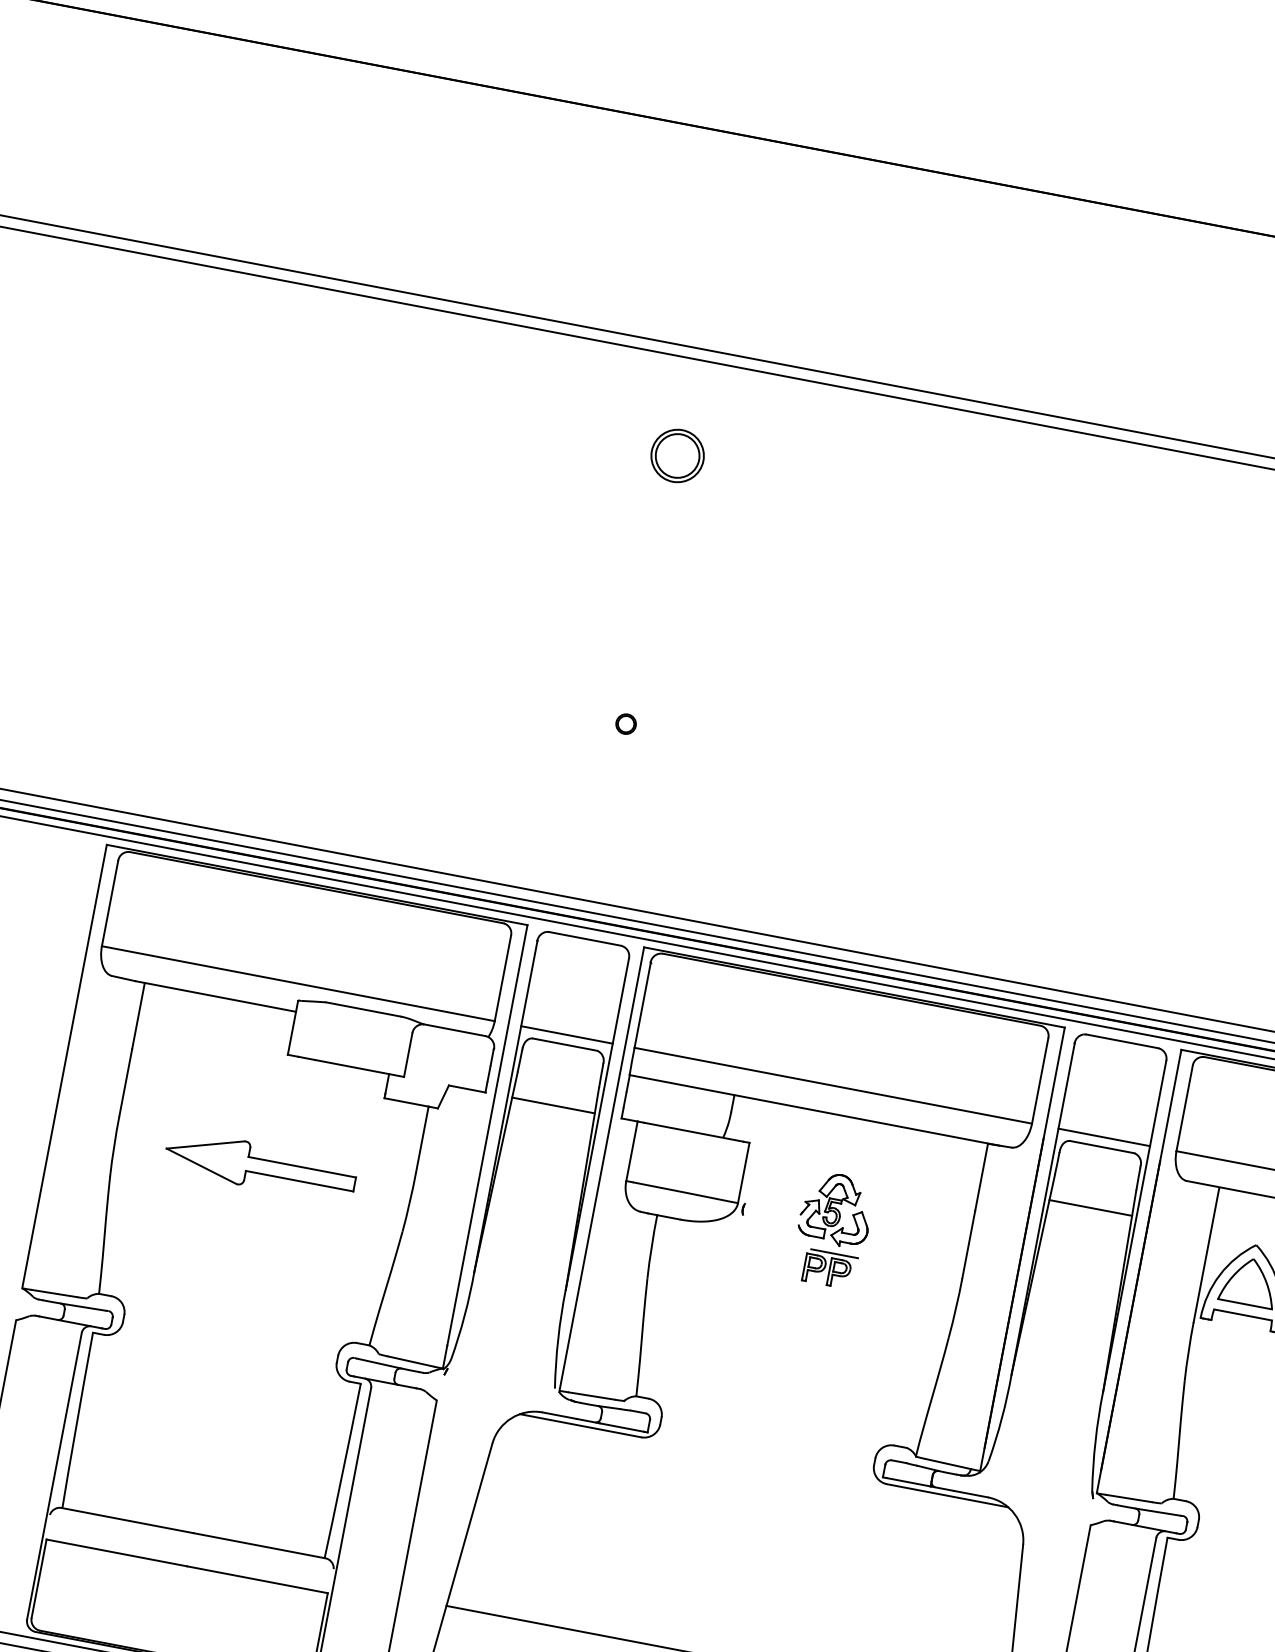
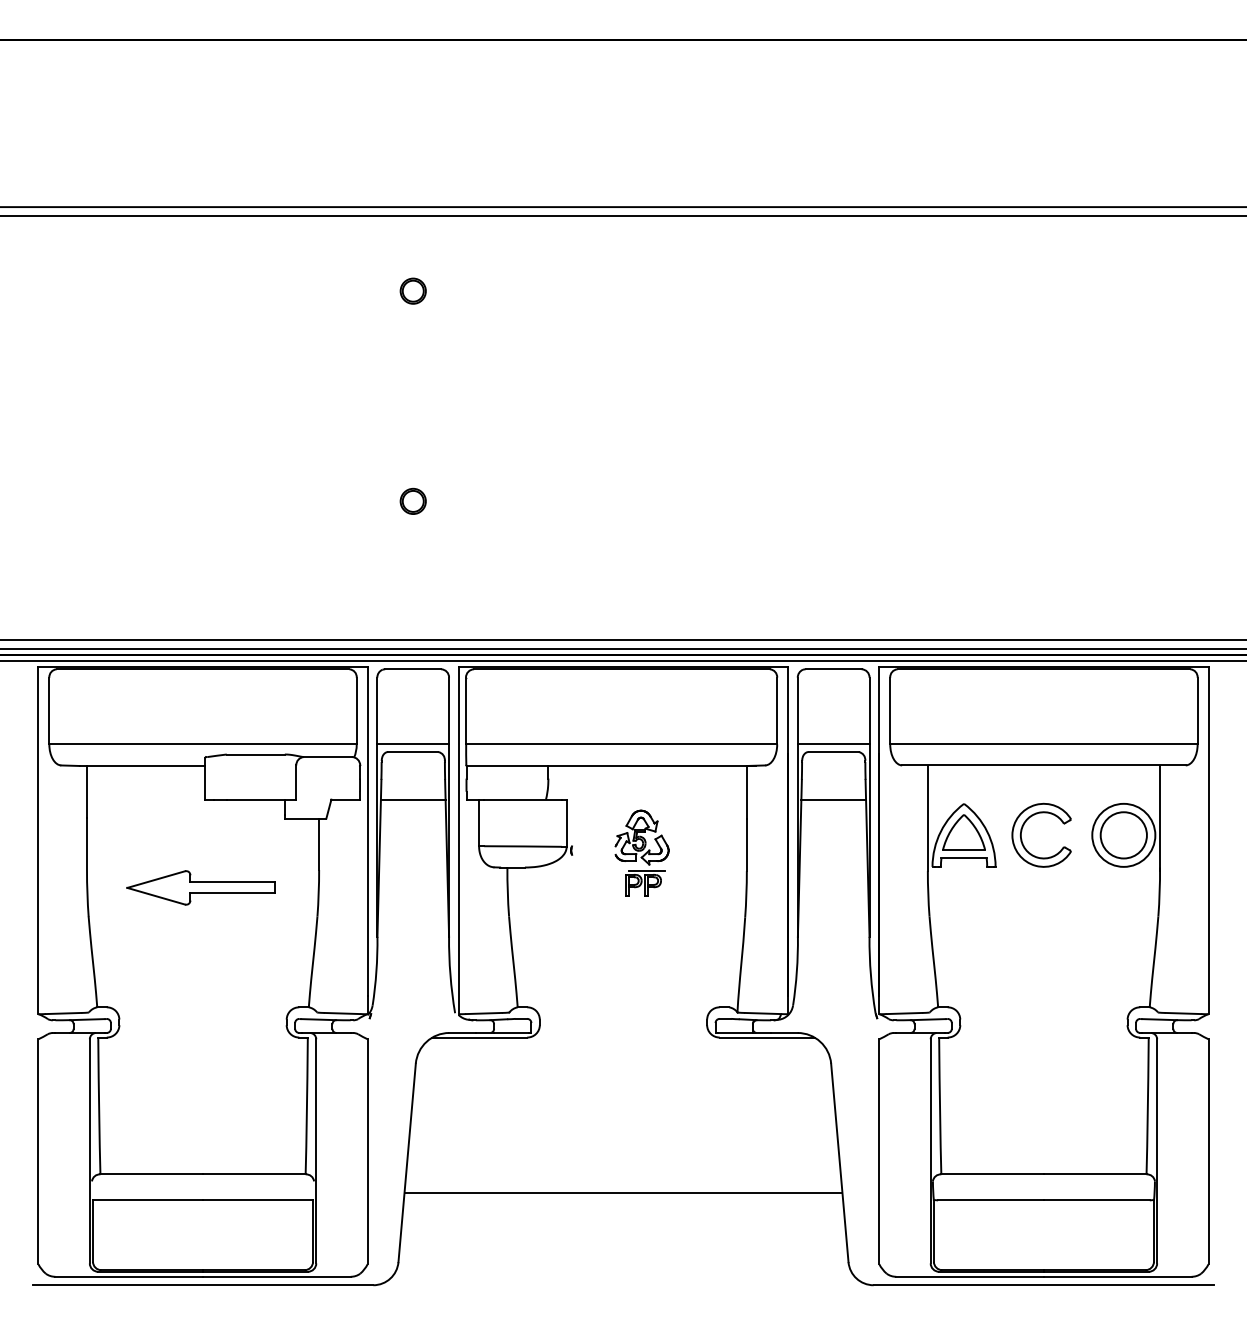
part: (676, 454) -> (412, 290), size x0.62
part: (625, 723) -> (412, 500), size x1.67

